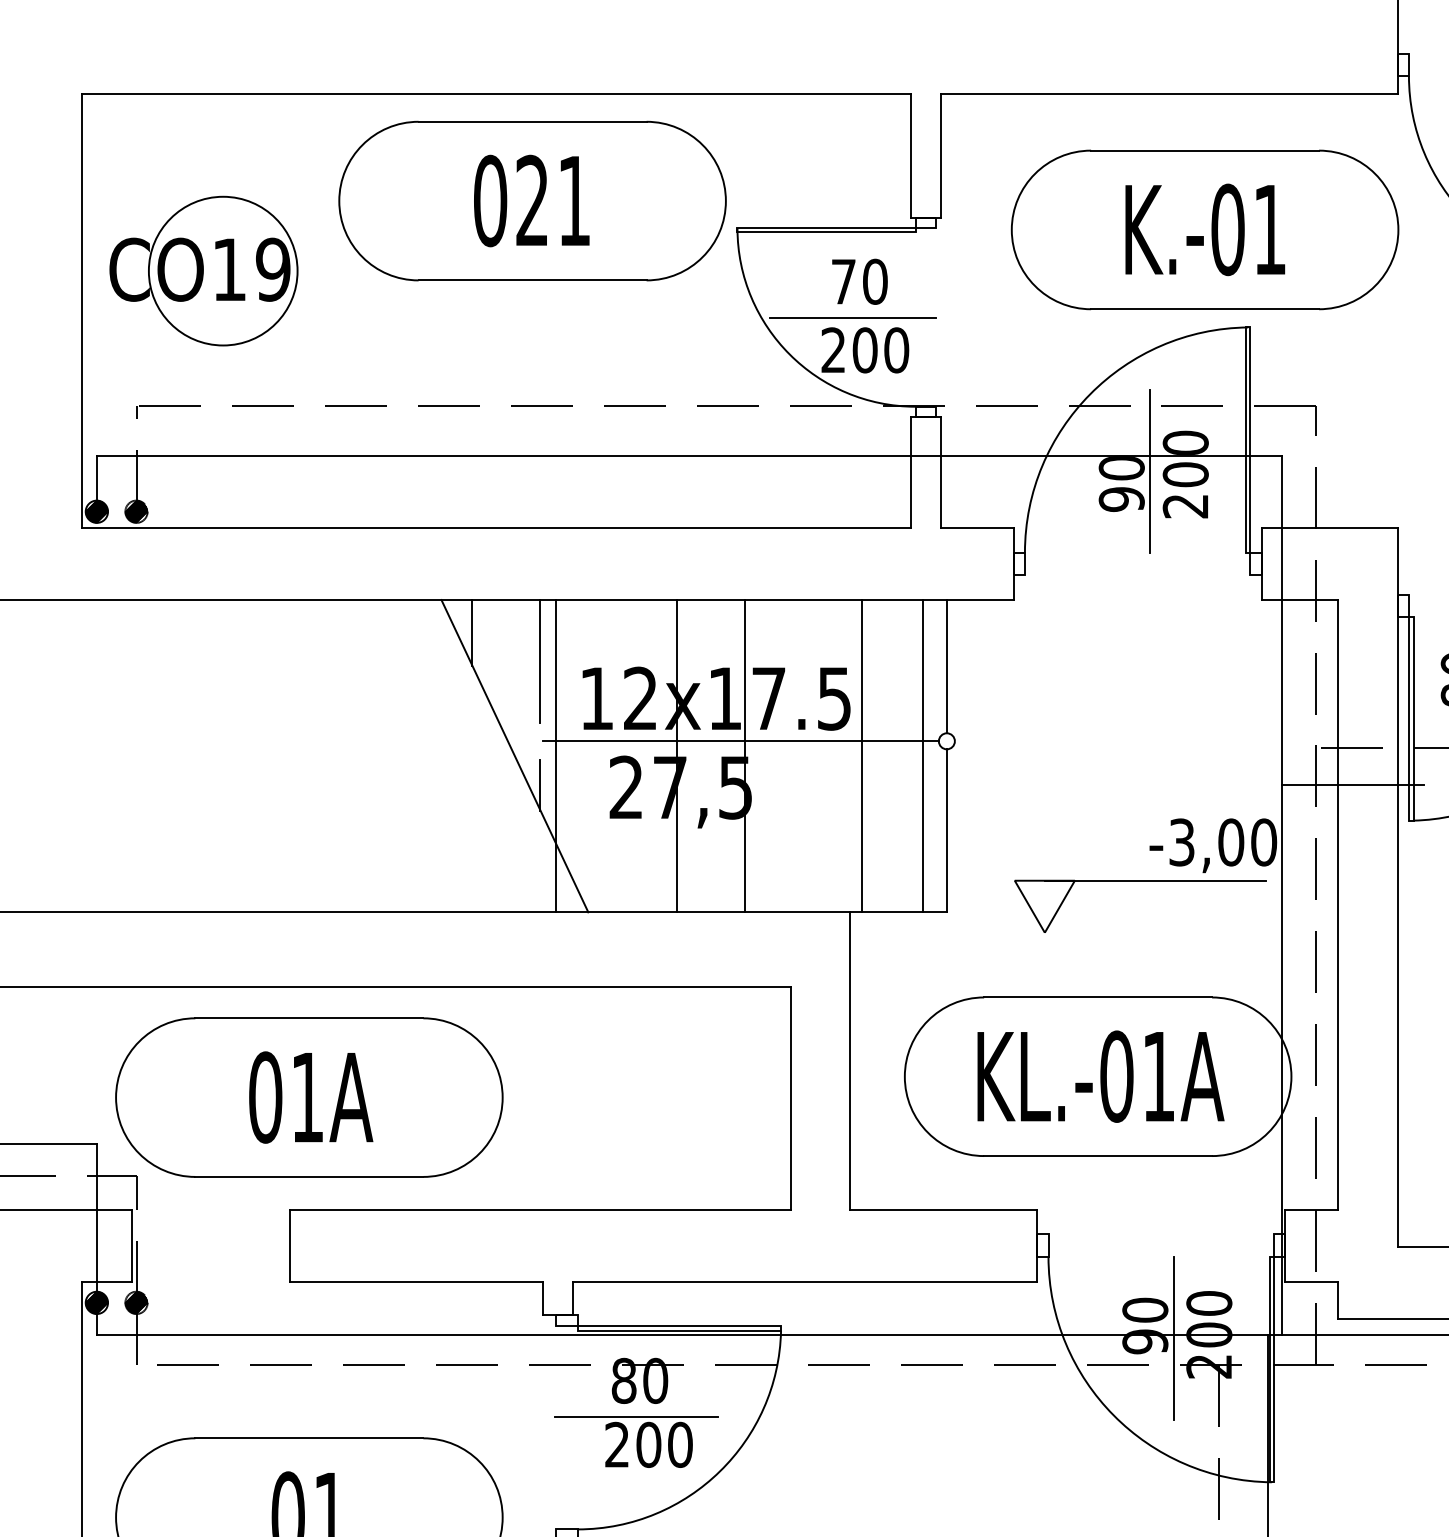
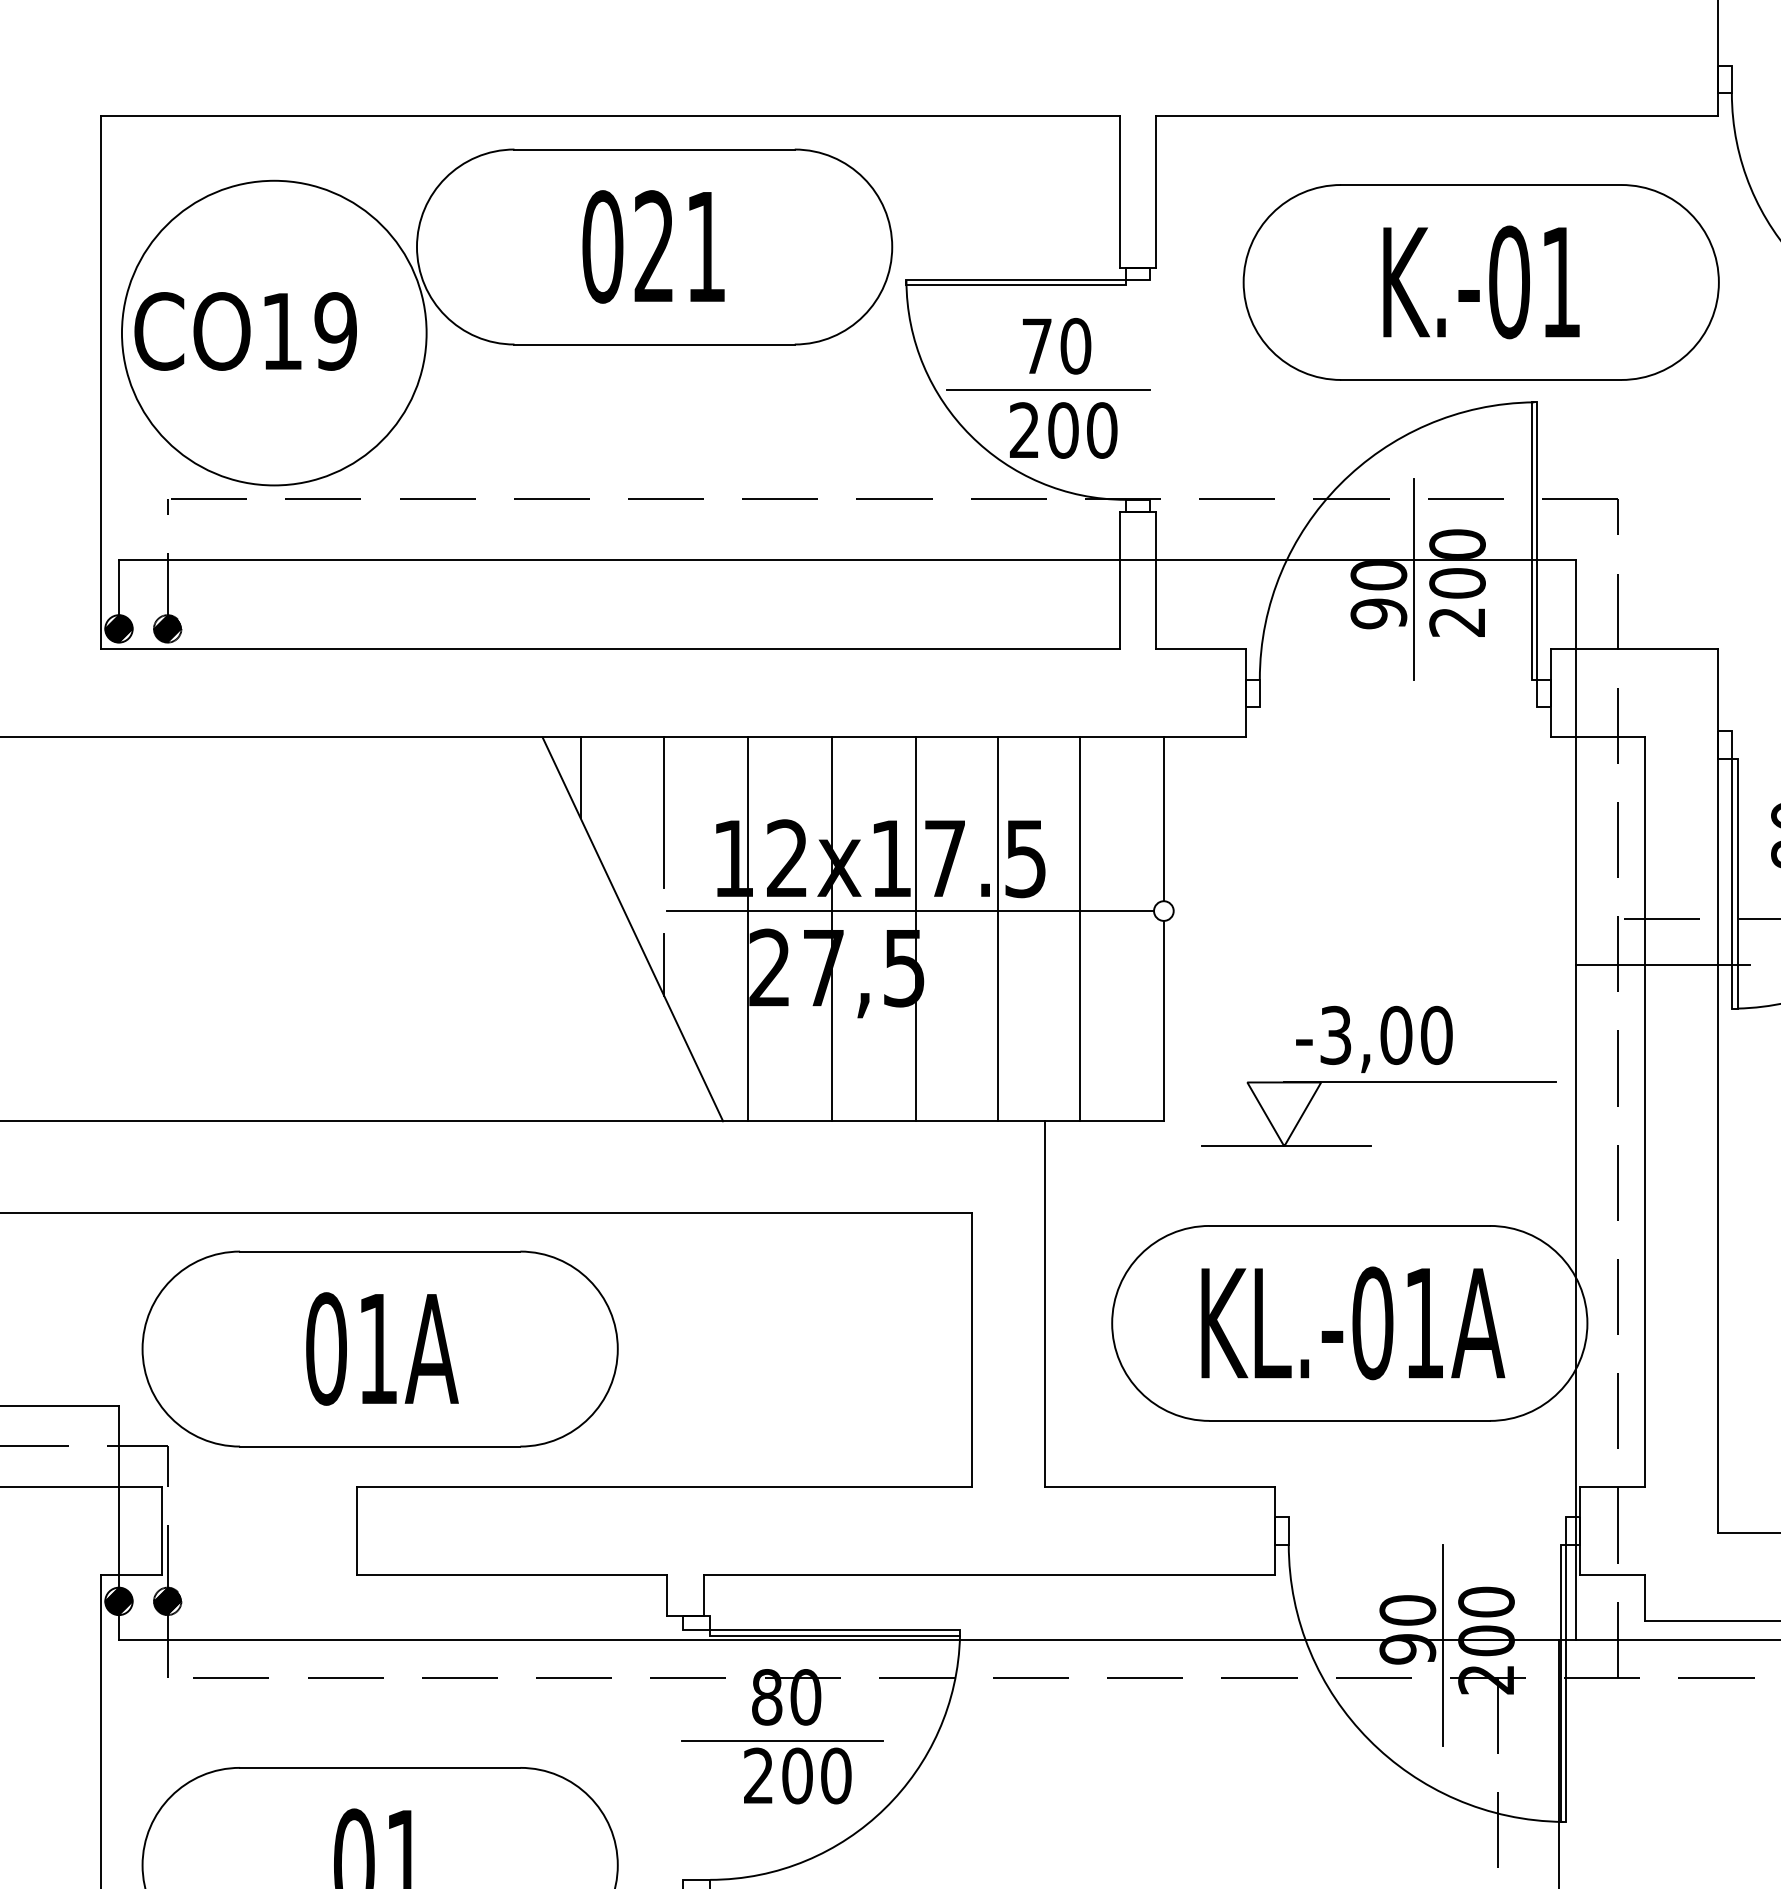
circle: (222, 270) -> (273, 332), size x1.67
line: (556, 756) -> (748, 929), moved
line: (861, 756) -> (997, 929), moved
line: (922, 756) -> (1080, 929), moved
text: (1213, 844) -> (1374, 1038), moved
line: (1045, 932) -> (1285, 1146), added

